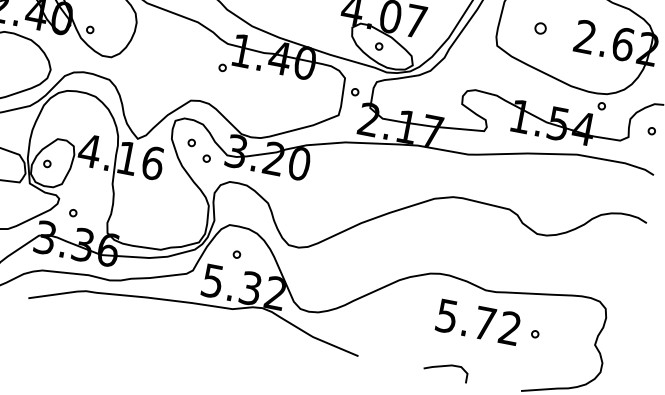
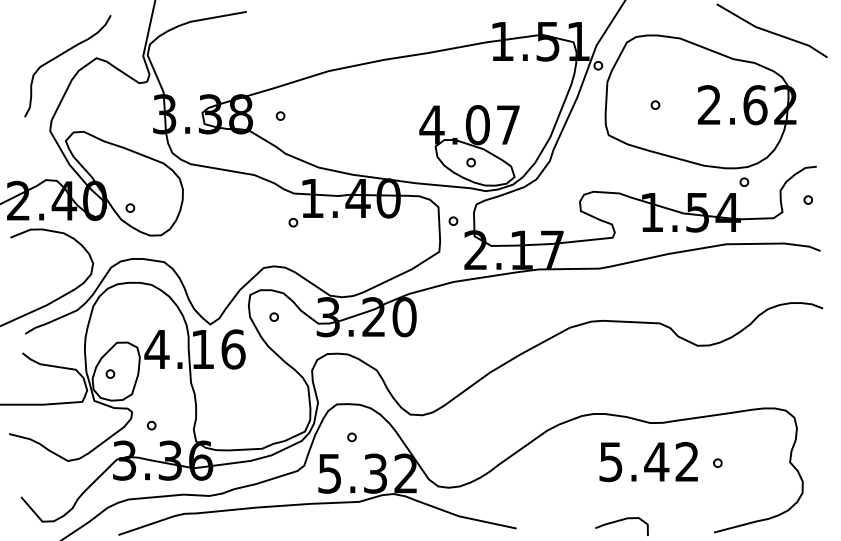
part: (540, 27) -> (655, 104), size x0.62
part: (206, 158) -> (294, 331), removed
text: (484, 323) -> (656, 461), 5.72 -> 5.42

